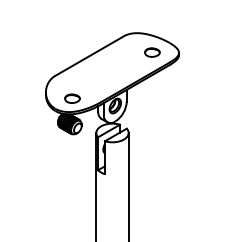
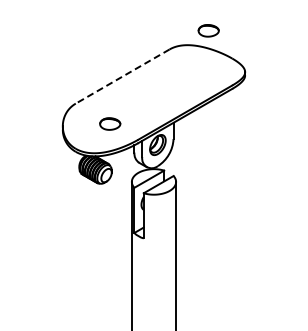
part: (152, 52) -> (208, 30), moved
line: (89, 56) -> (122, 76), solid -> dashed
part: (72, 98) -> (110, 123), moved

